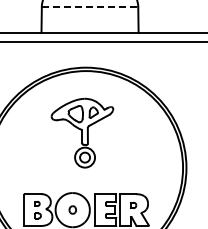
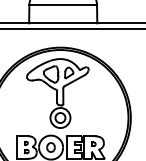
line: (90, 7) -> (63, 5), dashed -> solid
part: (82, 133) -> (57, 93), size x1.43
part: (72, 209) -> (50, 147), size x1.67

